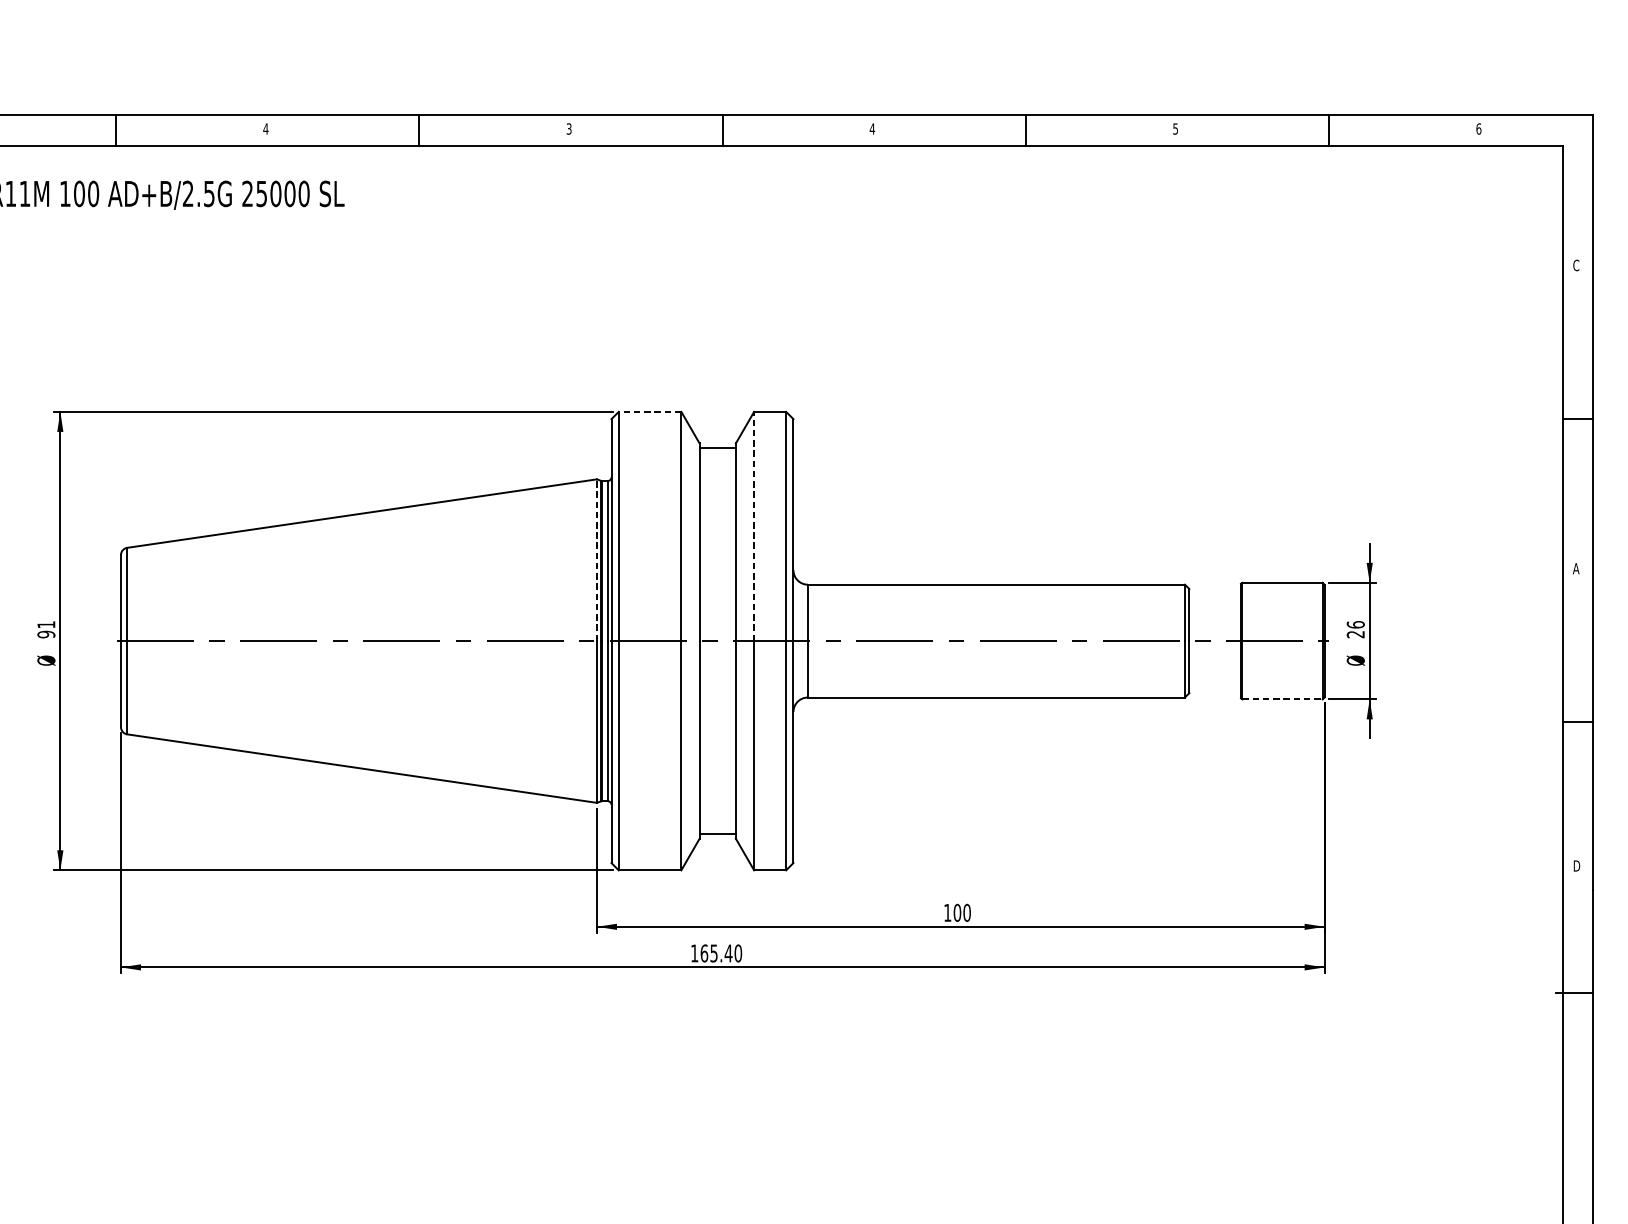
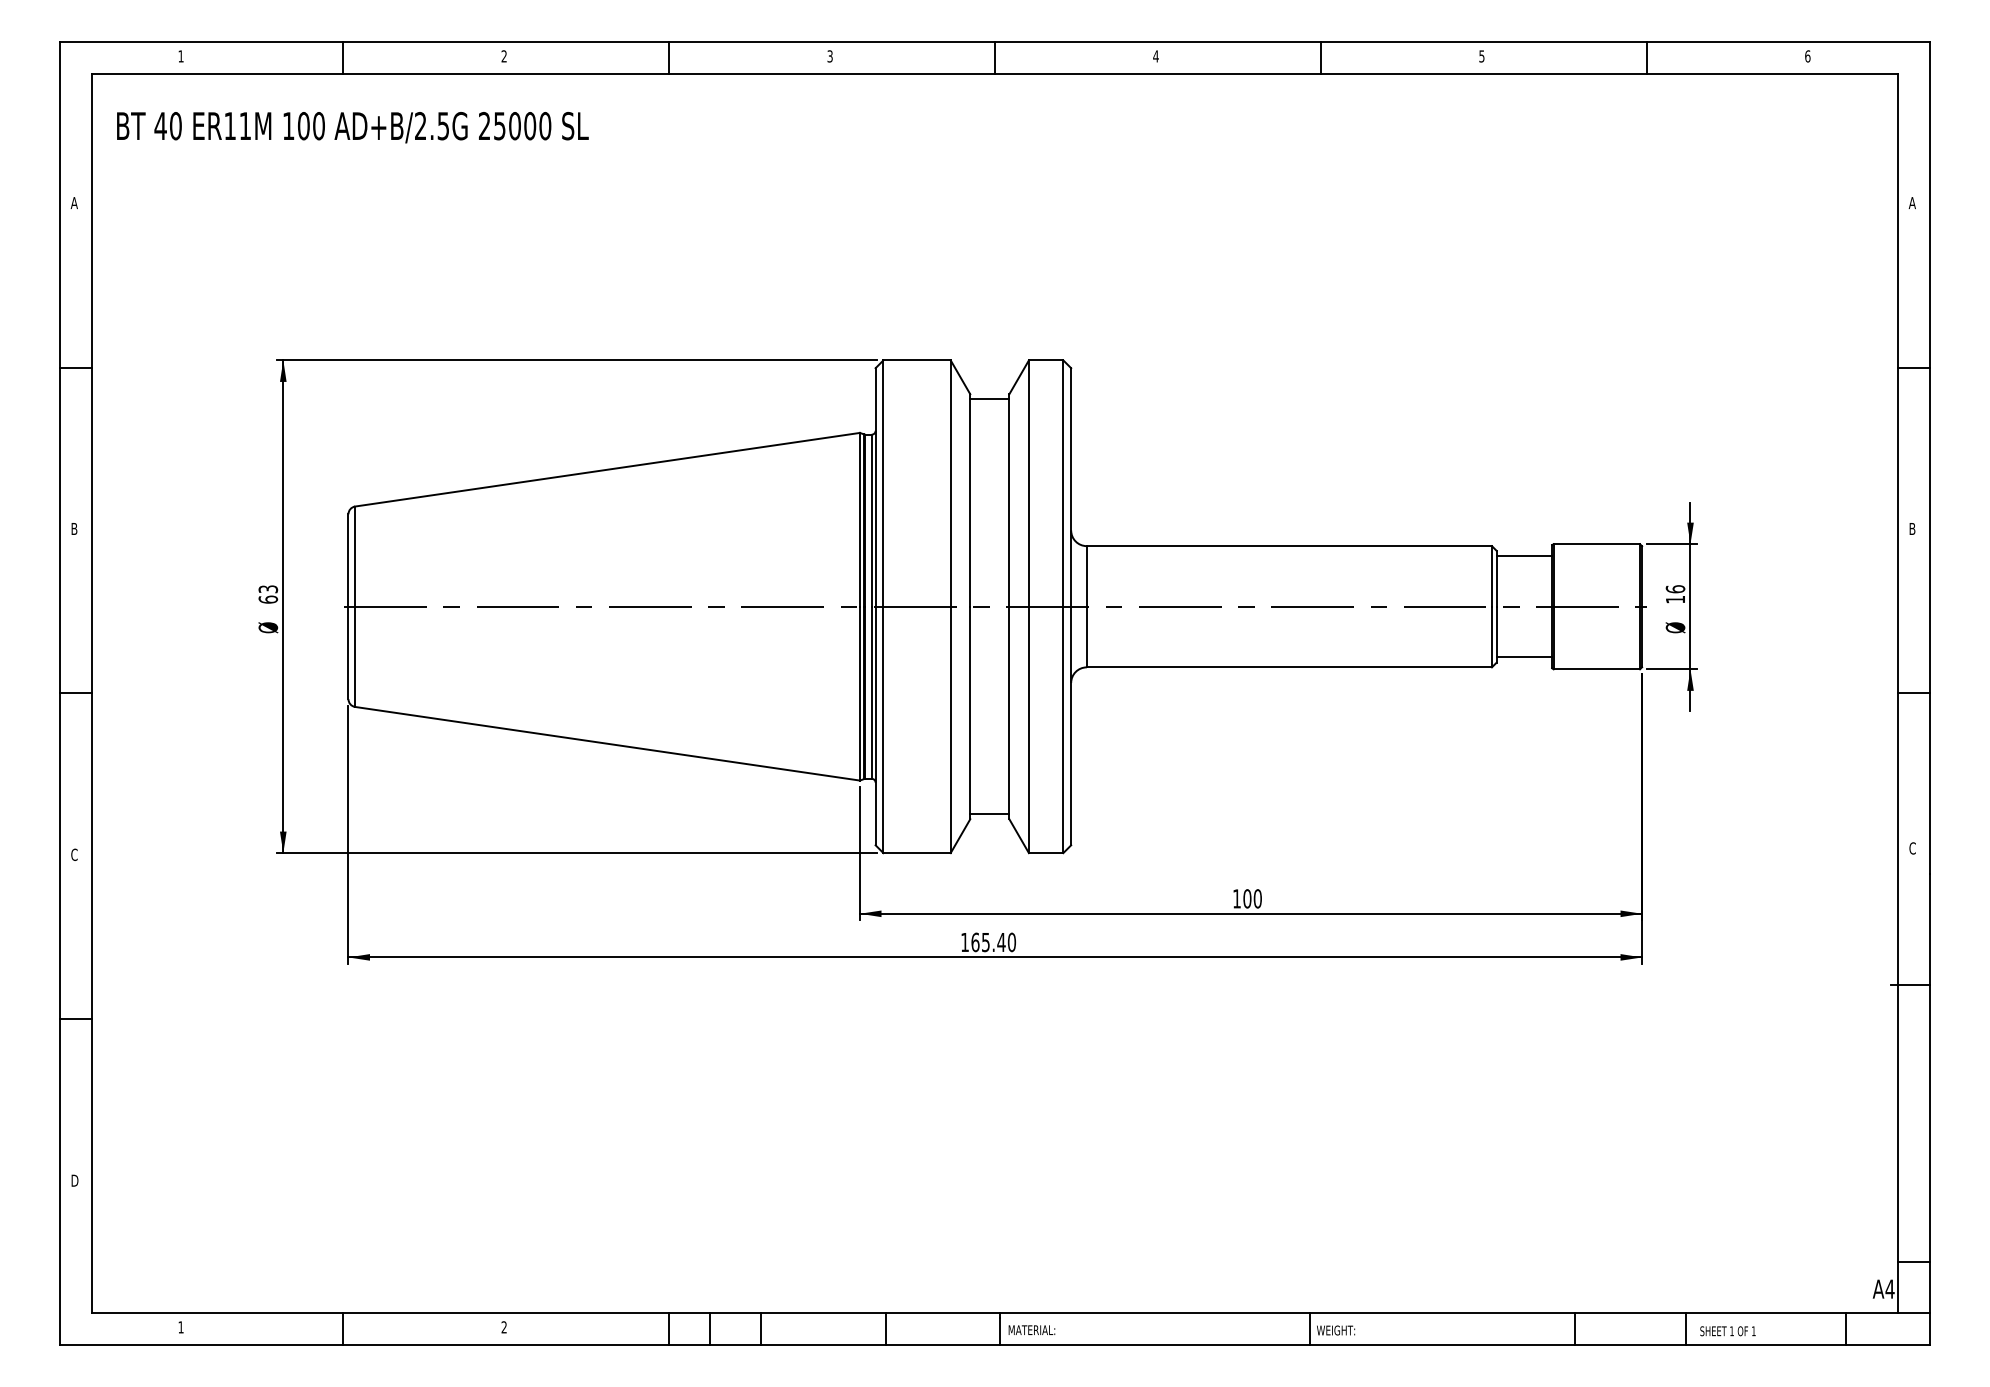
text: (266, 129) -> (504, 56), 4 -> 2
text: (1575, 264) -> (1911, 202), C -> A
line: (650, 411) -> (917, 360), dashed -> solid
line: (753, 526) -> (1028, 483), dashed -> solid
line: (596, 559) -> (859, 519), dashed -> solid
text: (1575, 568) -> (1911, 528), A -> B
line: (1215, 594) -> (1524, 556), added
text: (46, 629) -> (268, 594), 91 -> 63
text: (1354, 634) -> (1674, 599), 26 -> 16
line: (1215, 688) -> (1524, 657), added
line: (1283, 699) -> (1597, 669), dashed -> solid
text: (1576, 866) -> (1912, 848), D -> C

